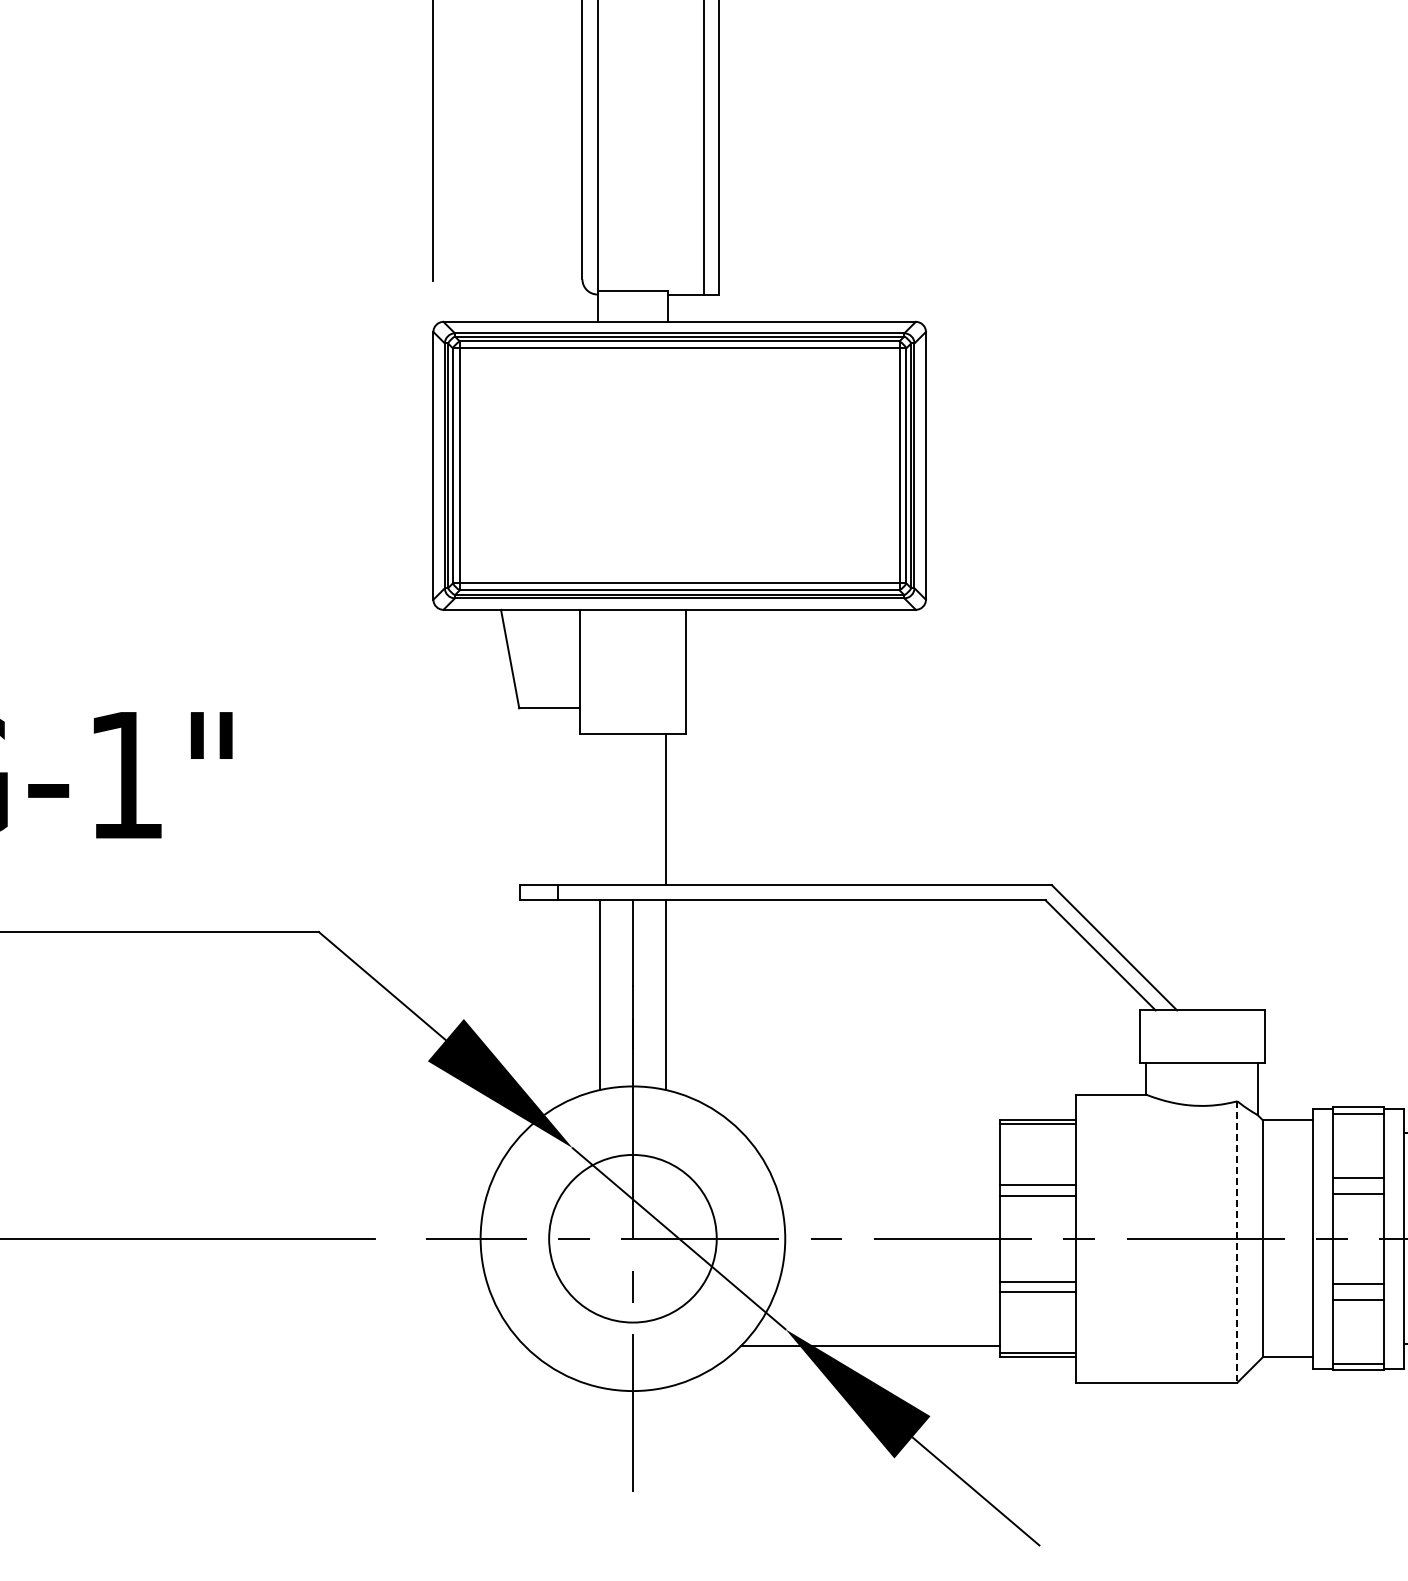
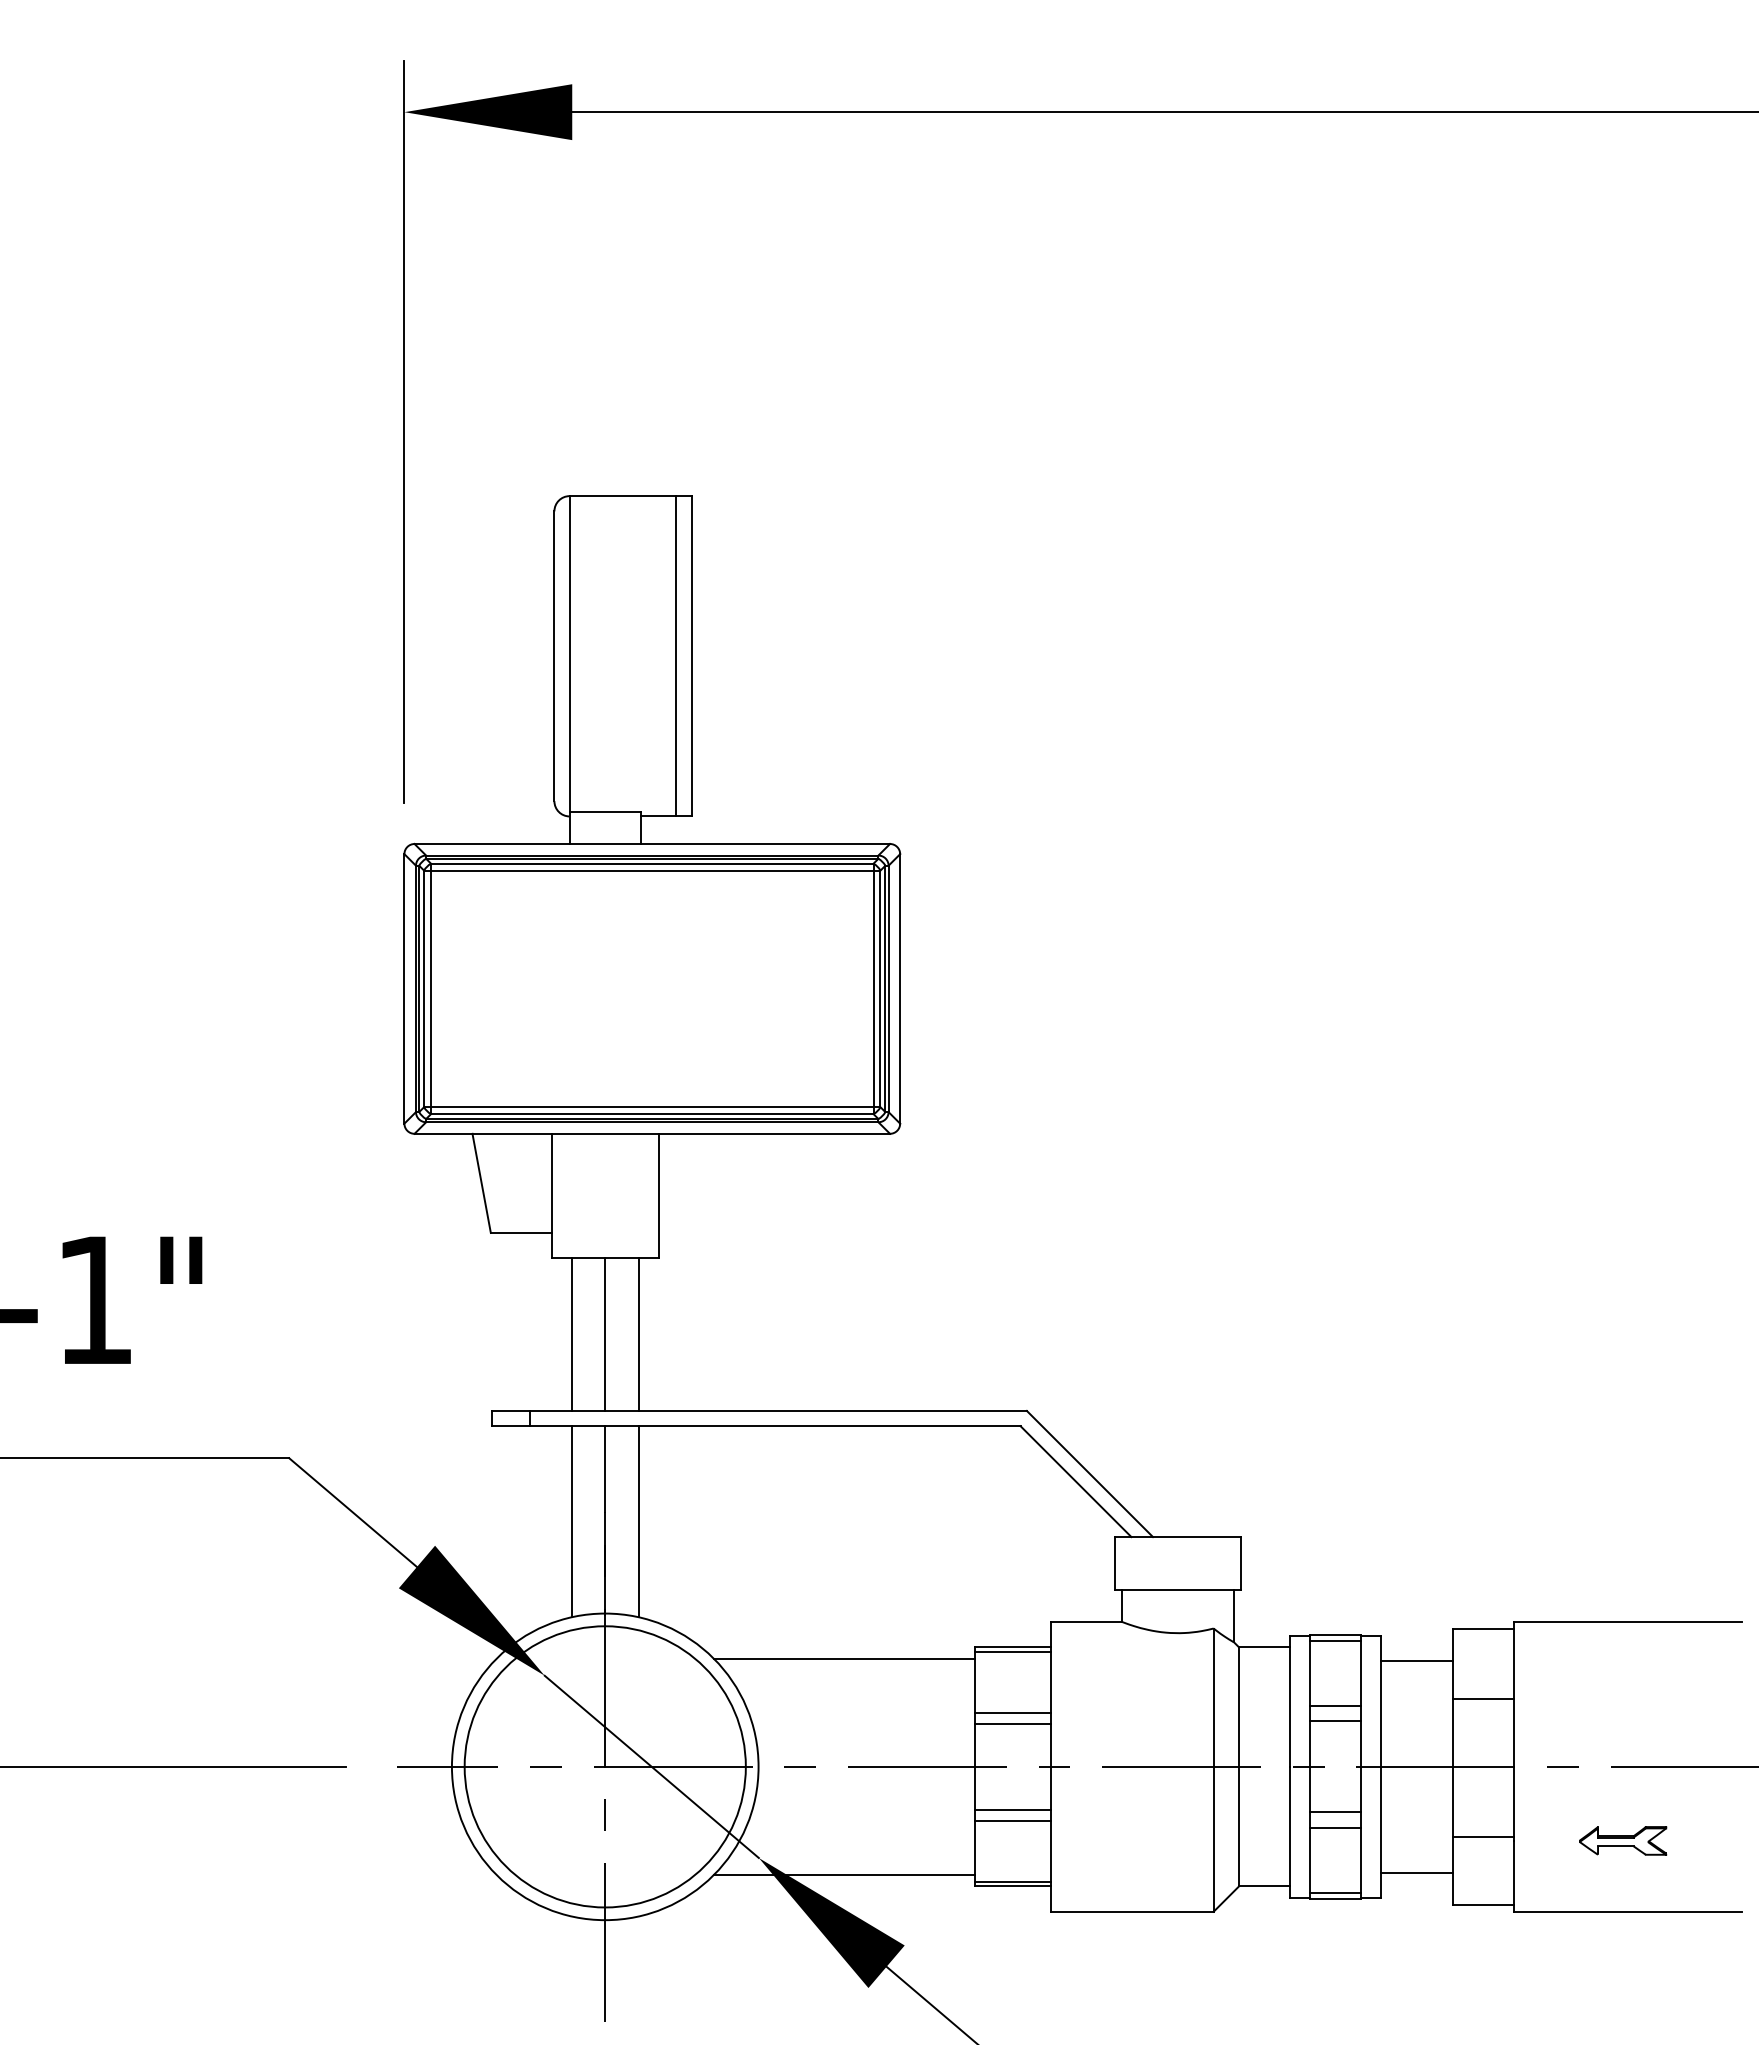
line: (599, 809) -> (571, 1334), added
line: (633, 809) -> (605, 1334), added
line: (870, 1132) -> (844, 1659), added
circle: (632, 1238) -> (604, 1766), size x1.67
line: (1237, 1242) -> (1213, 1770), dashed -> solid

